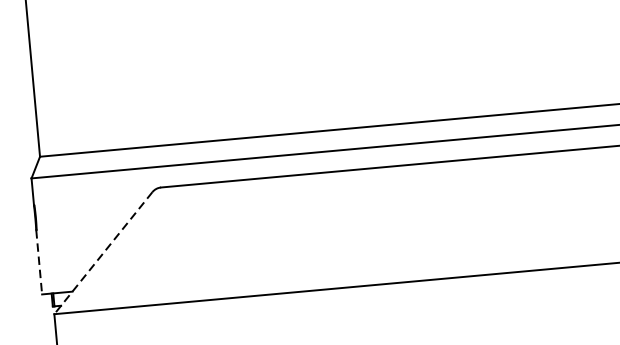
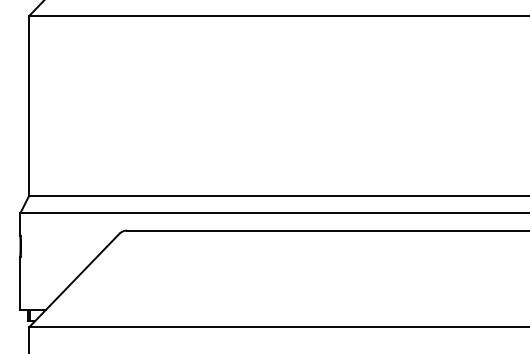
line: (102, 253) -> (73, 280), dashed -> solid
line: (39, 262) -> (20, 283), dashed -> solid

